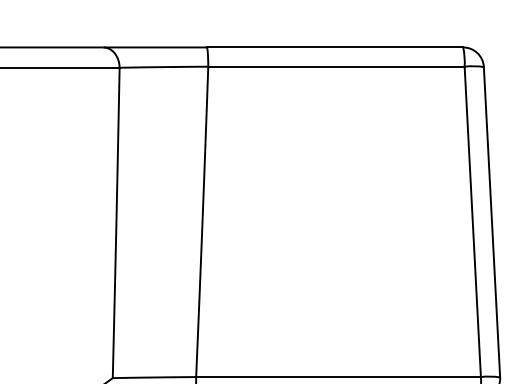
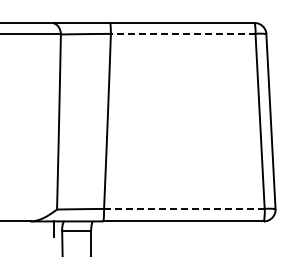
line: (335, 66) -> (182, 33), solid -> dashed
line: (336, 376) -> (183, 208), solid -> dashed

